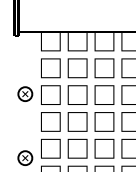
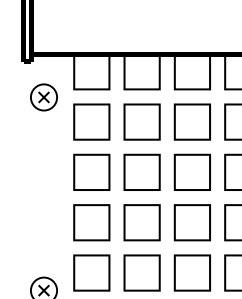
part: (25, 93) -> (44, 96), moved

